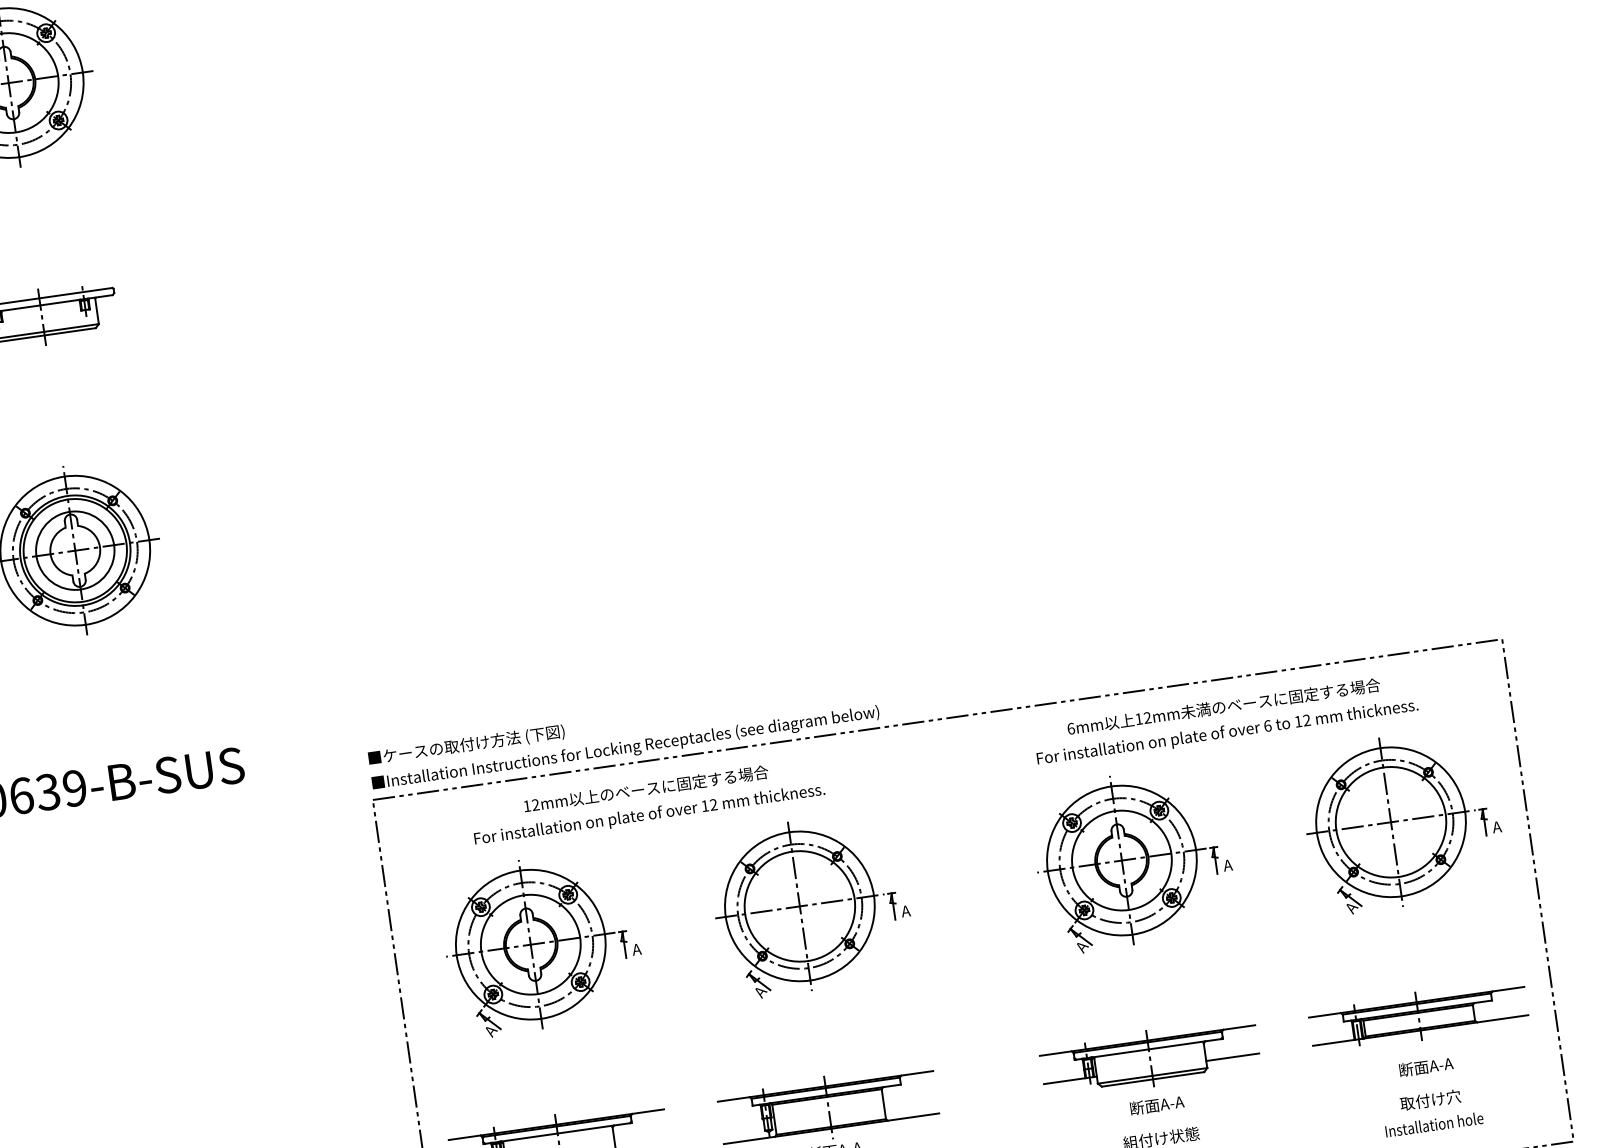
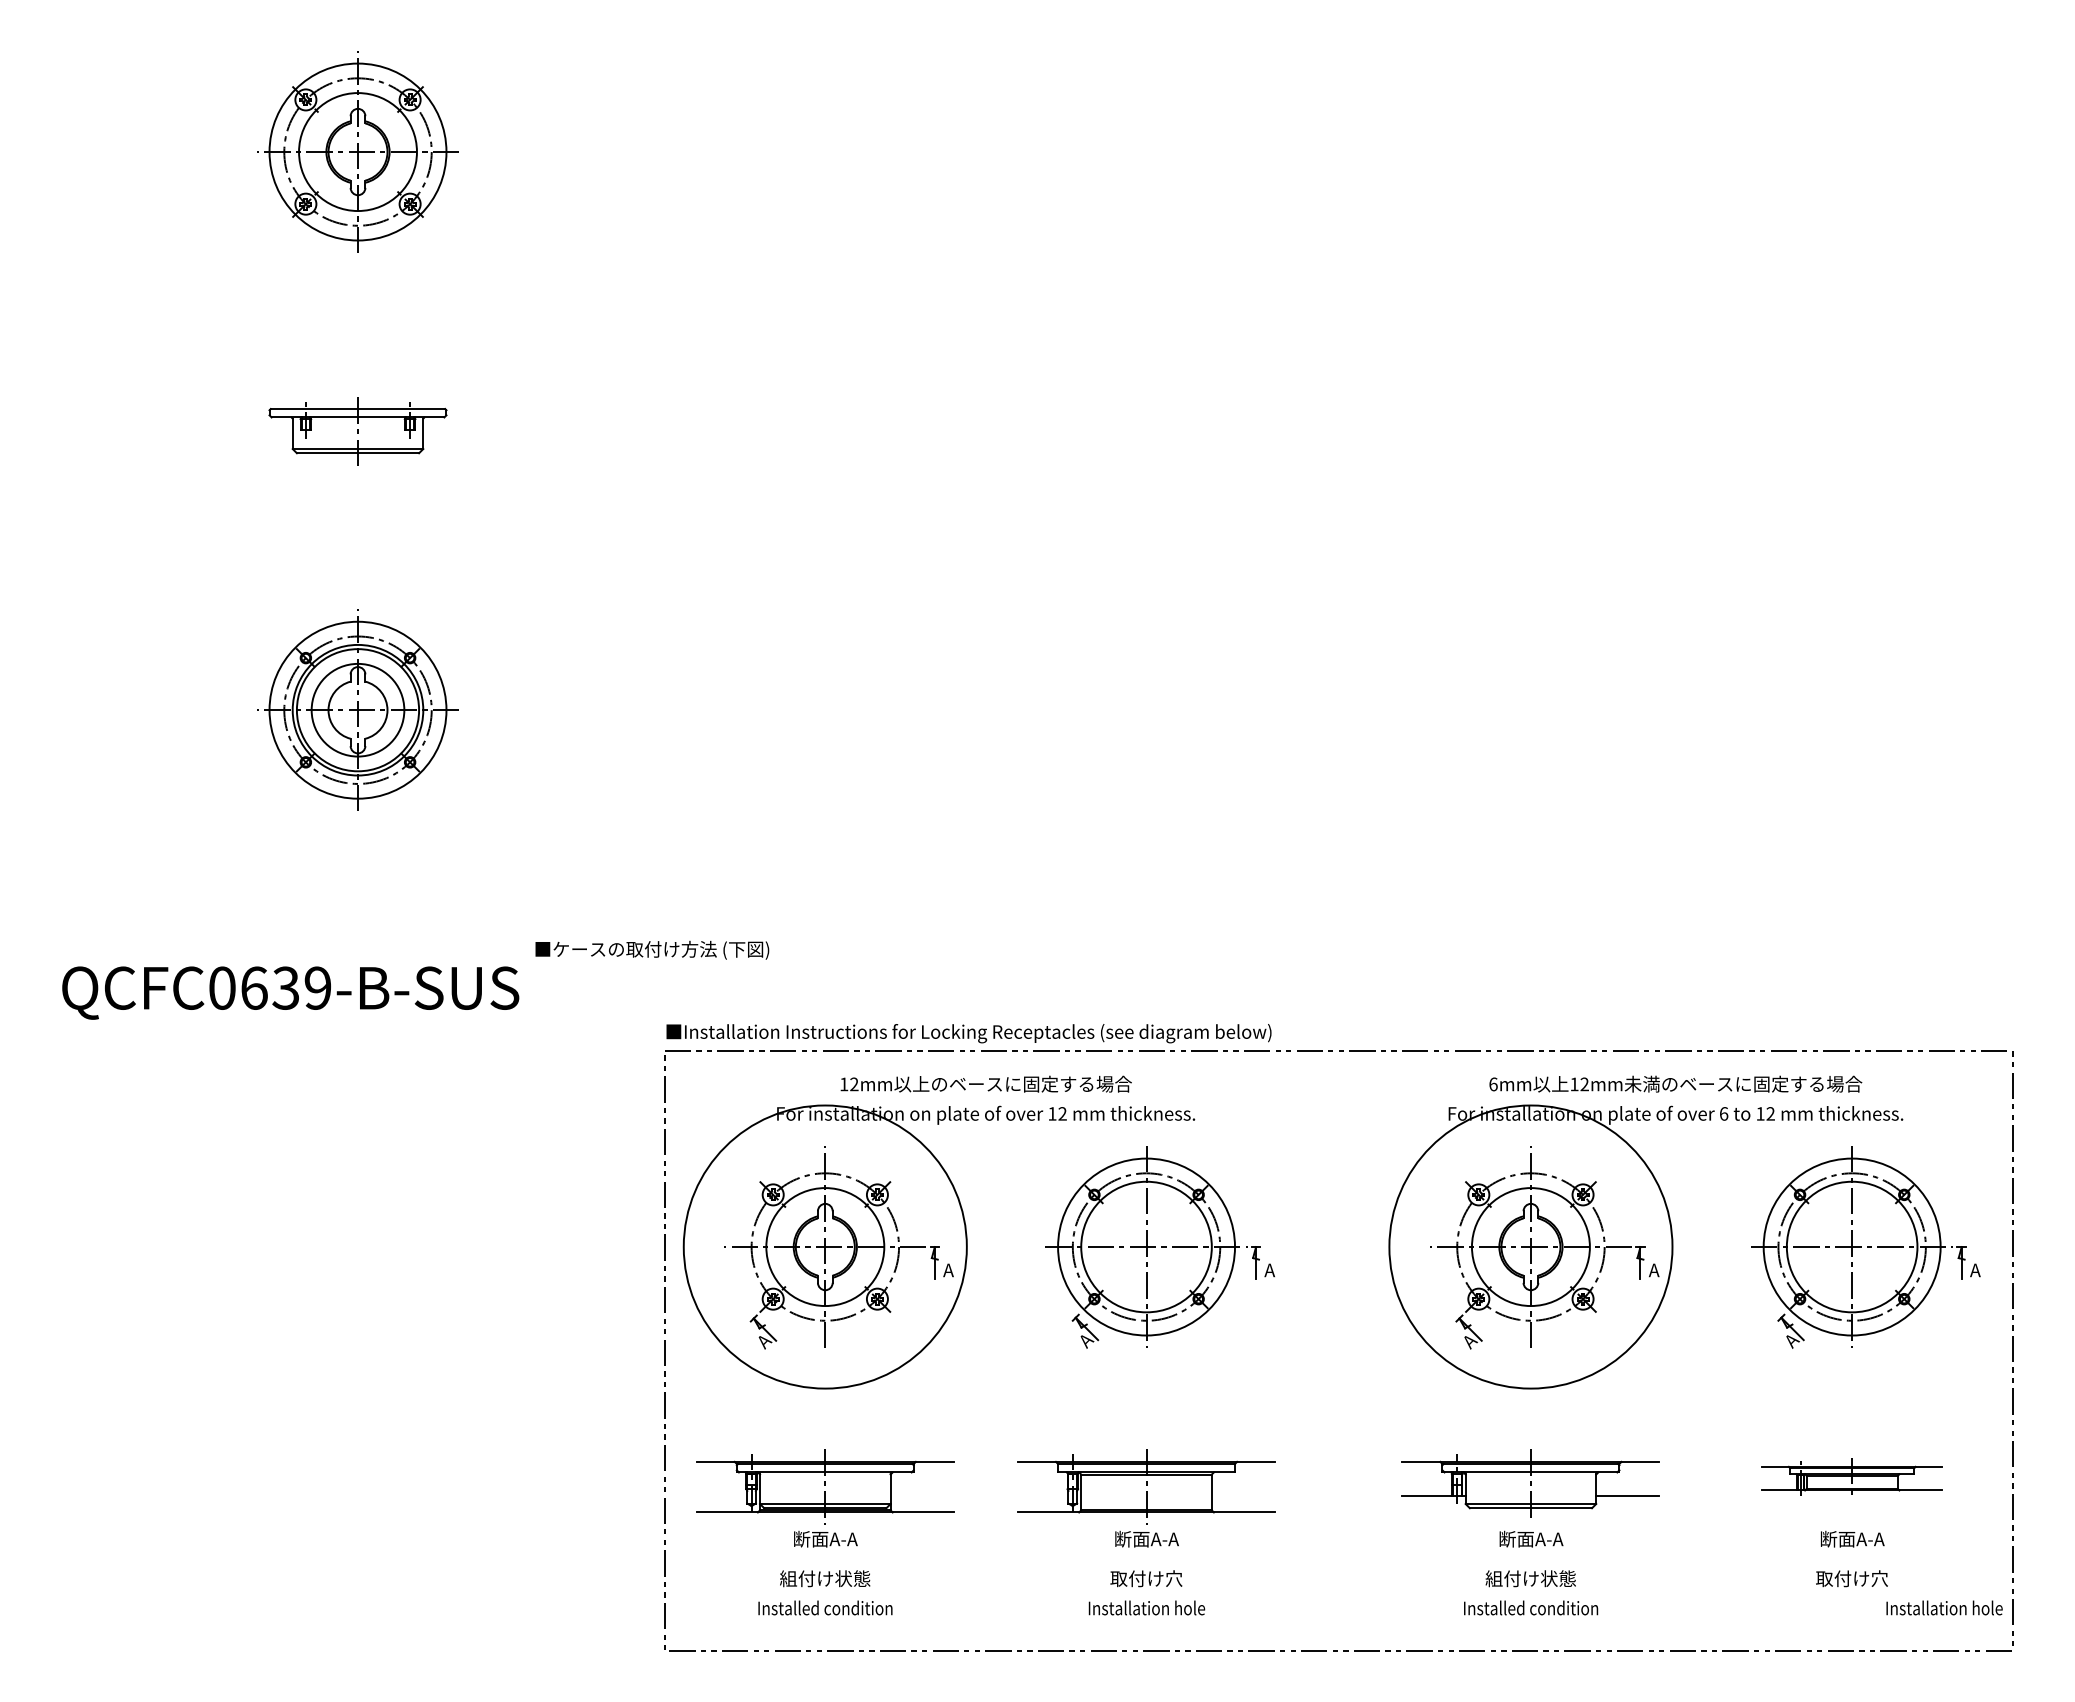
text: (466, 744) -> (652, 949), moved
circle: (1121, 860) -> (1530, 1246), size x1.6
circle: (530, 944) -> (824, 1246), size x1.6
part: (1418, 1016) -> (1852, 1478), size x0.7
text: (1434, 1124) -> (1944, 1607), moved

